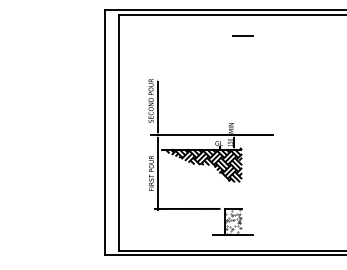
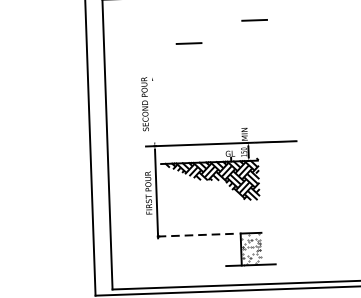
line: (188, 52) -> (188, 43), added
line: (157, 107) -> (153, 112), removed
line: (186, 208) -> (193, 234), solid -> dashed

